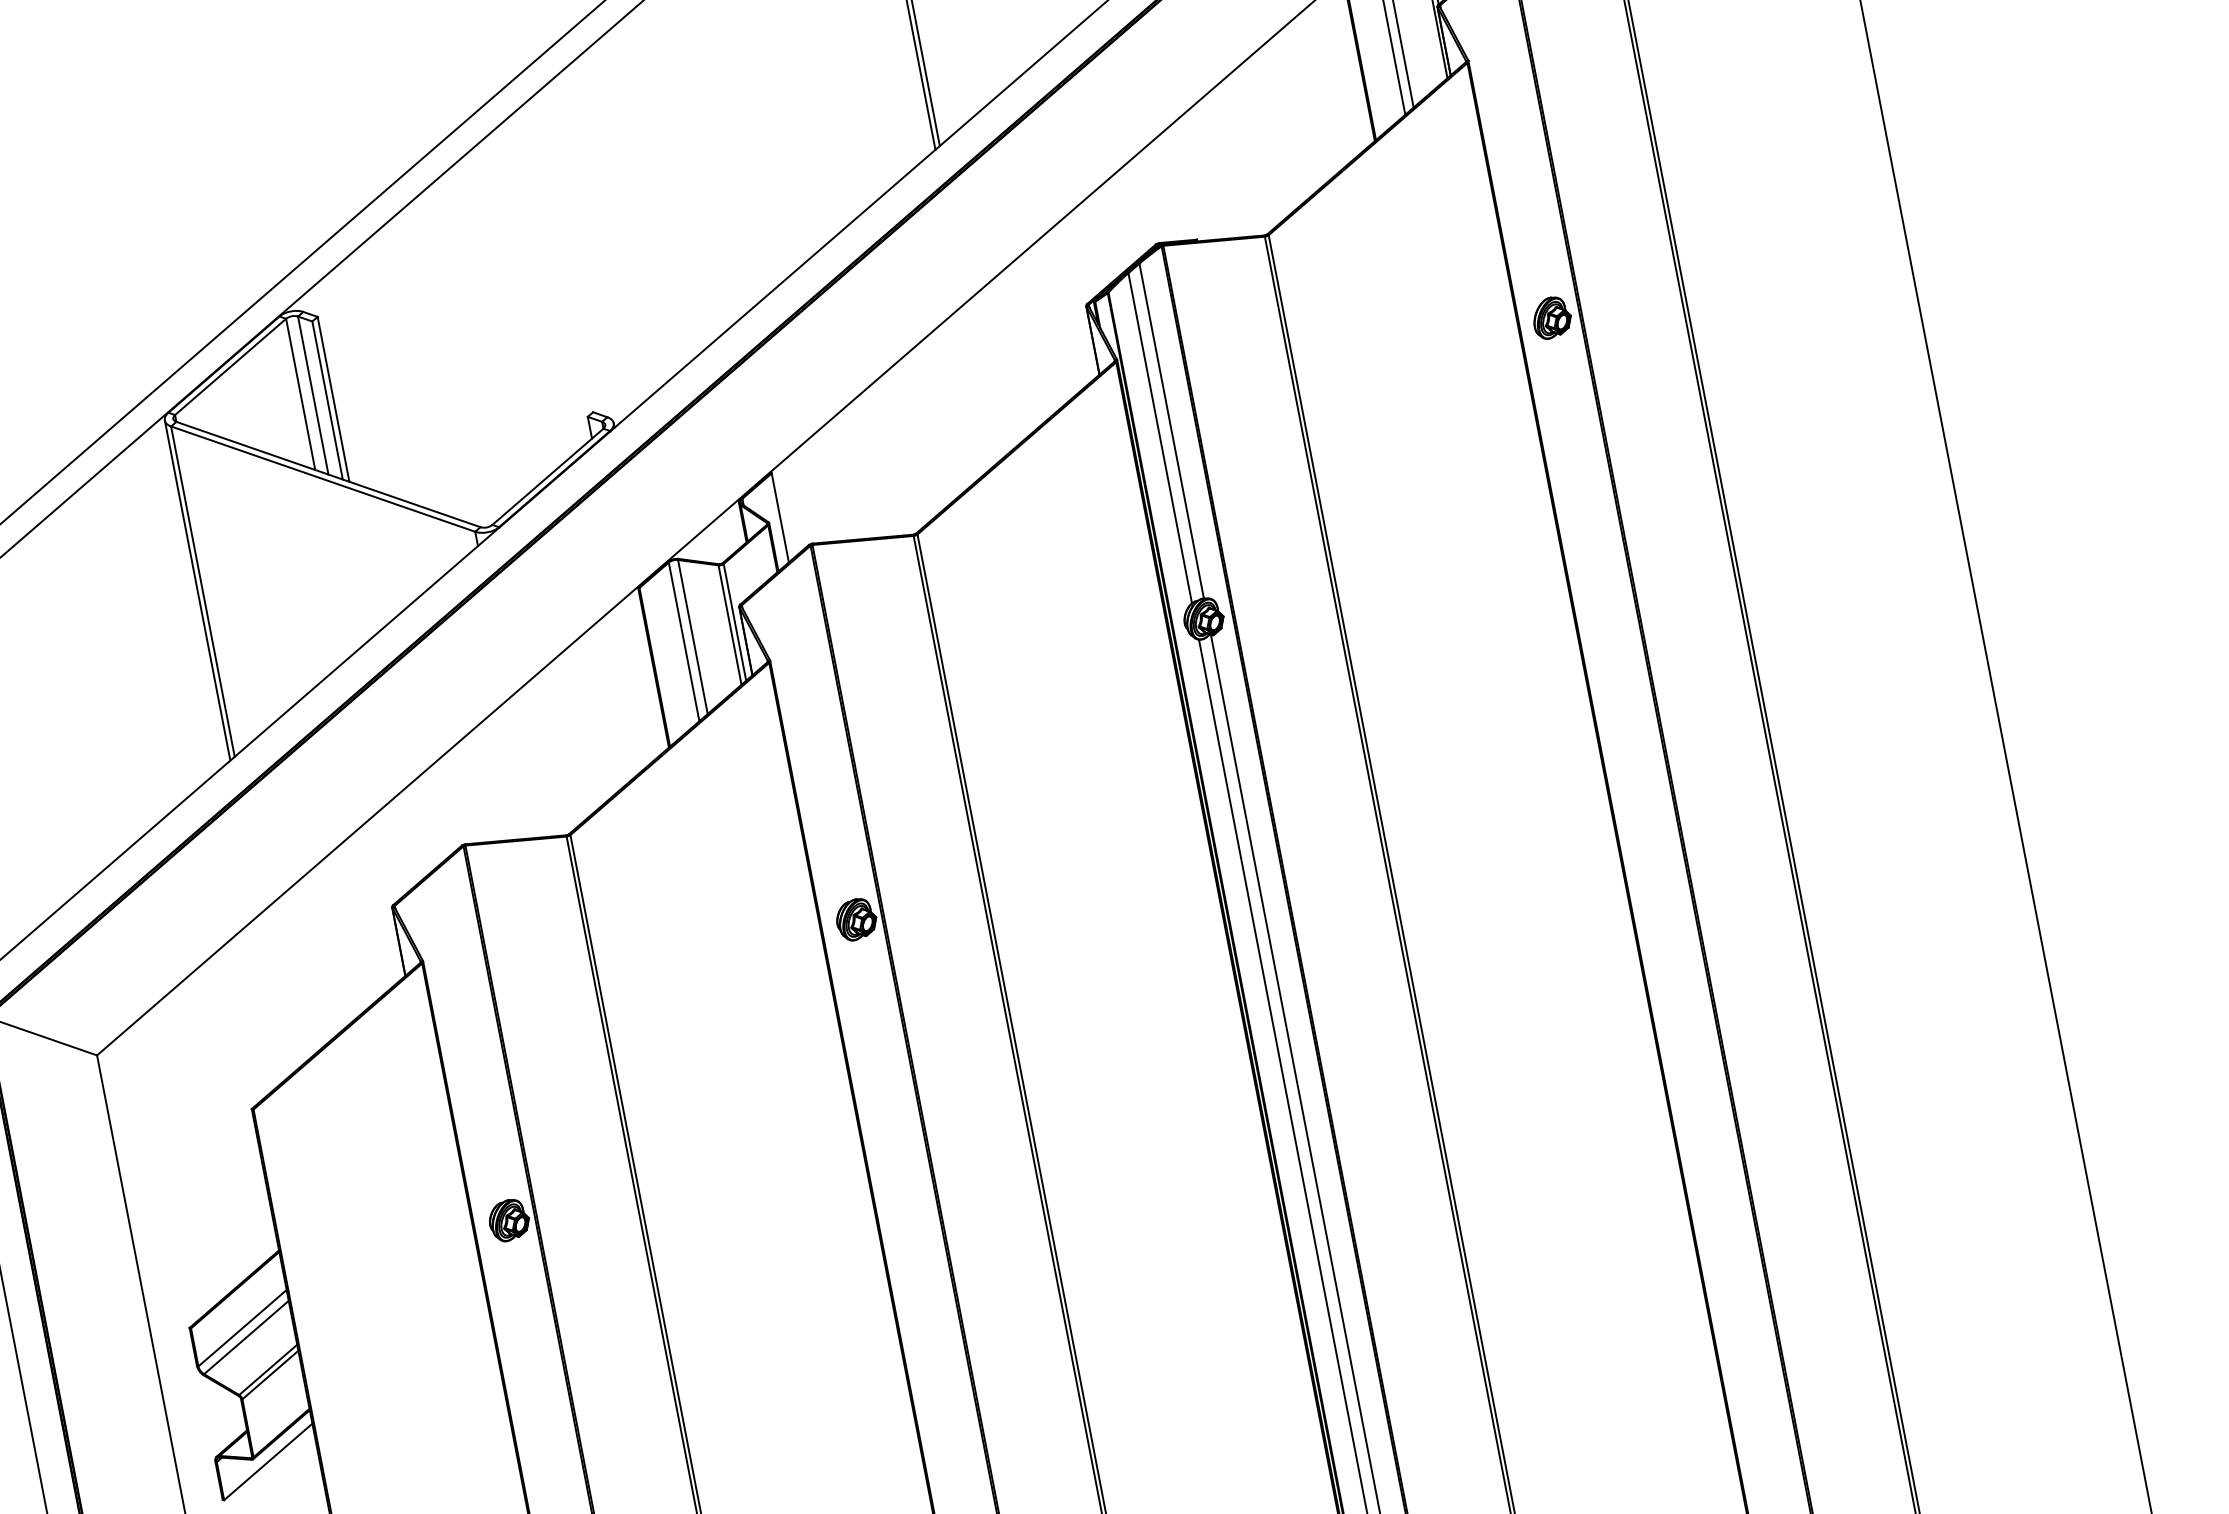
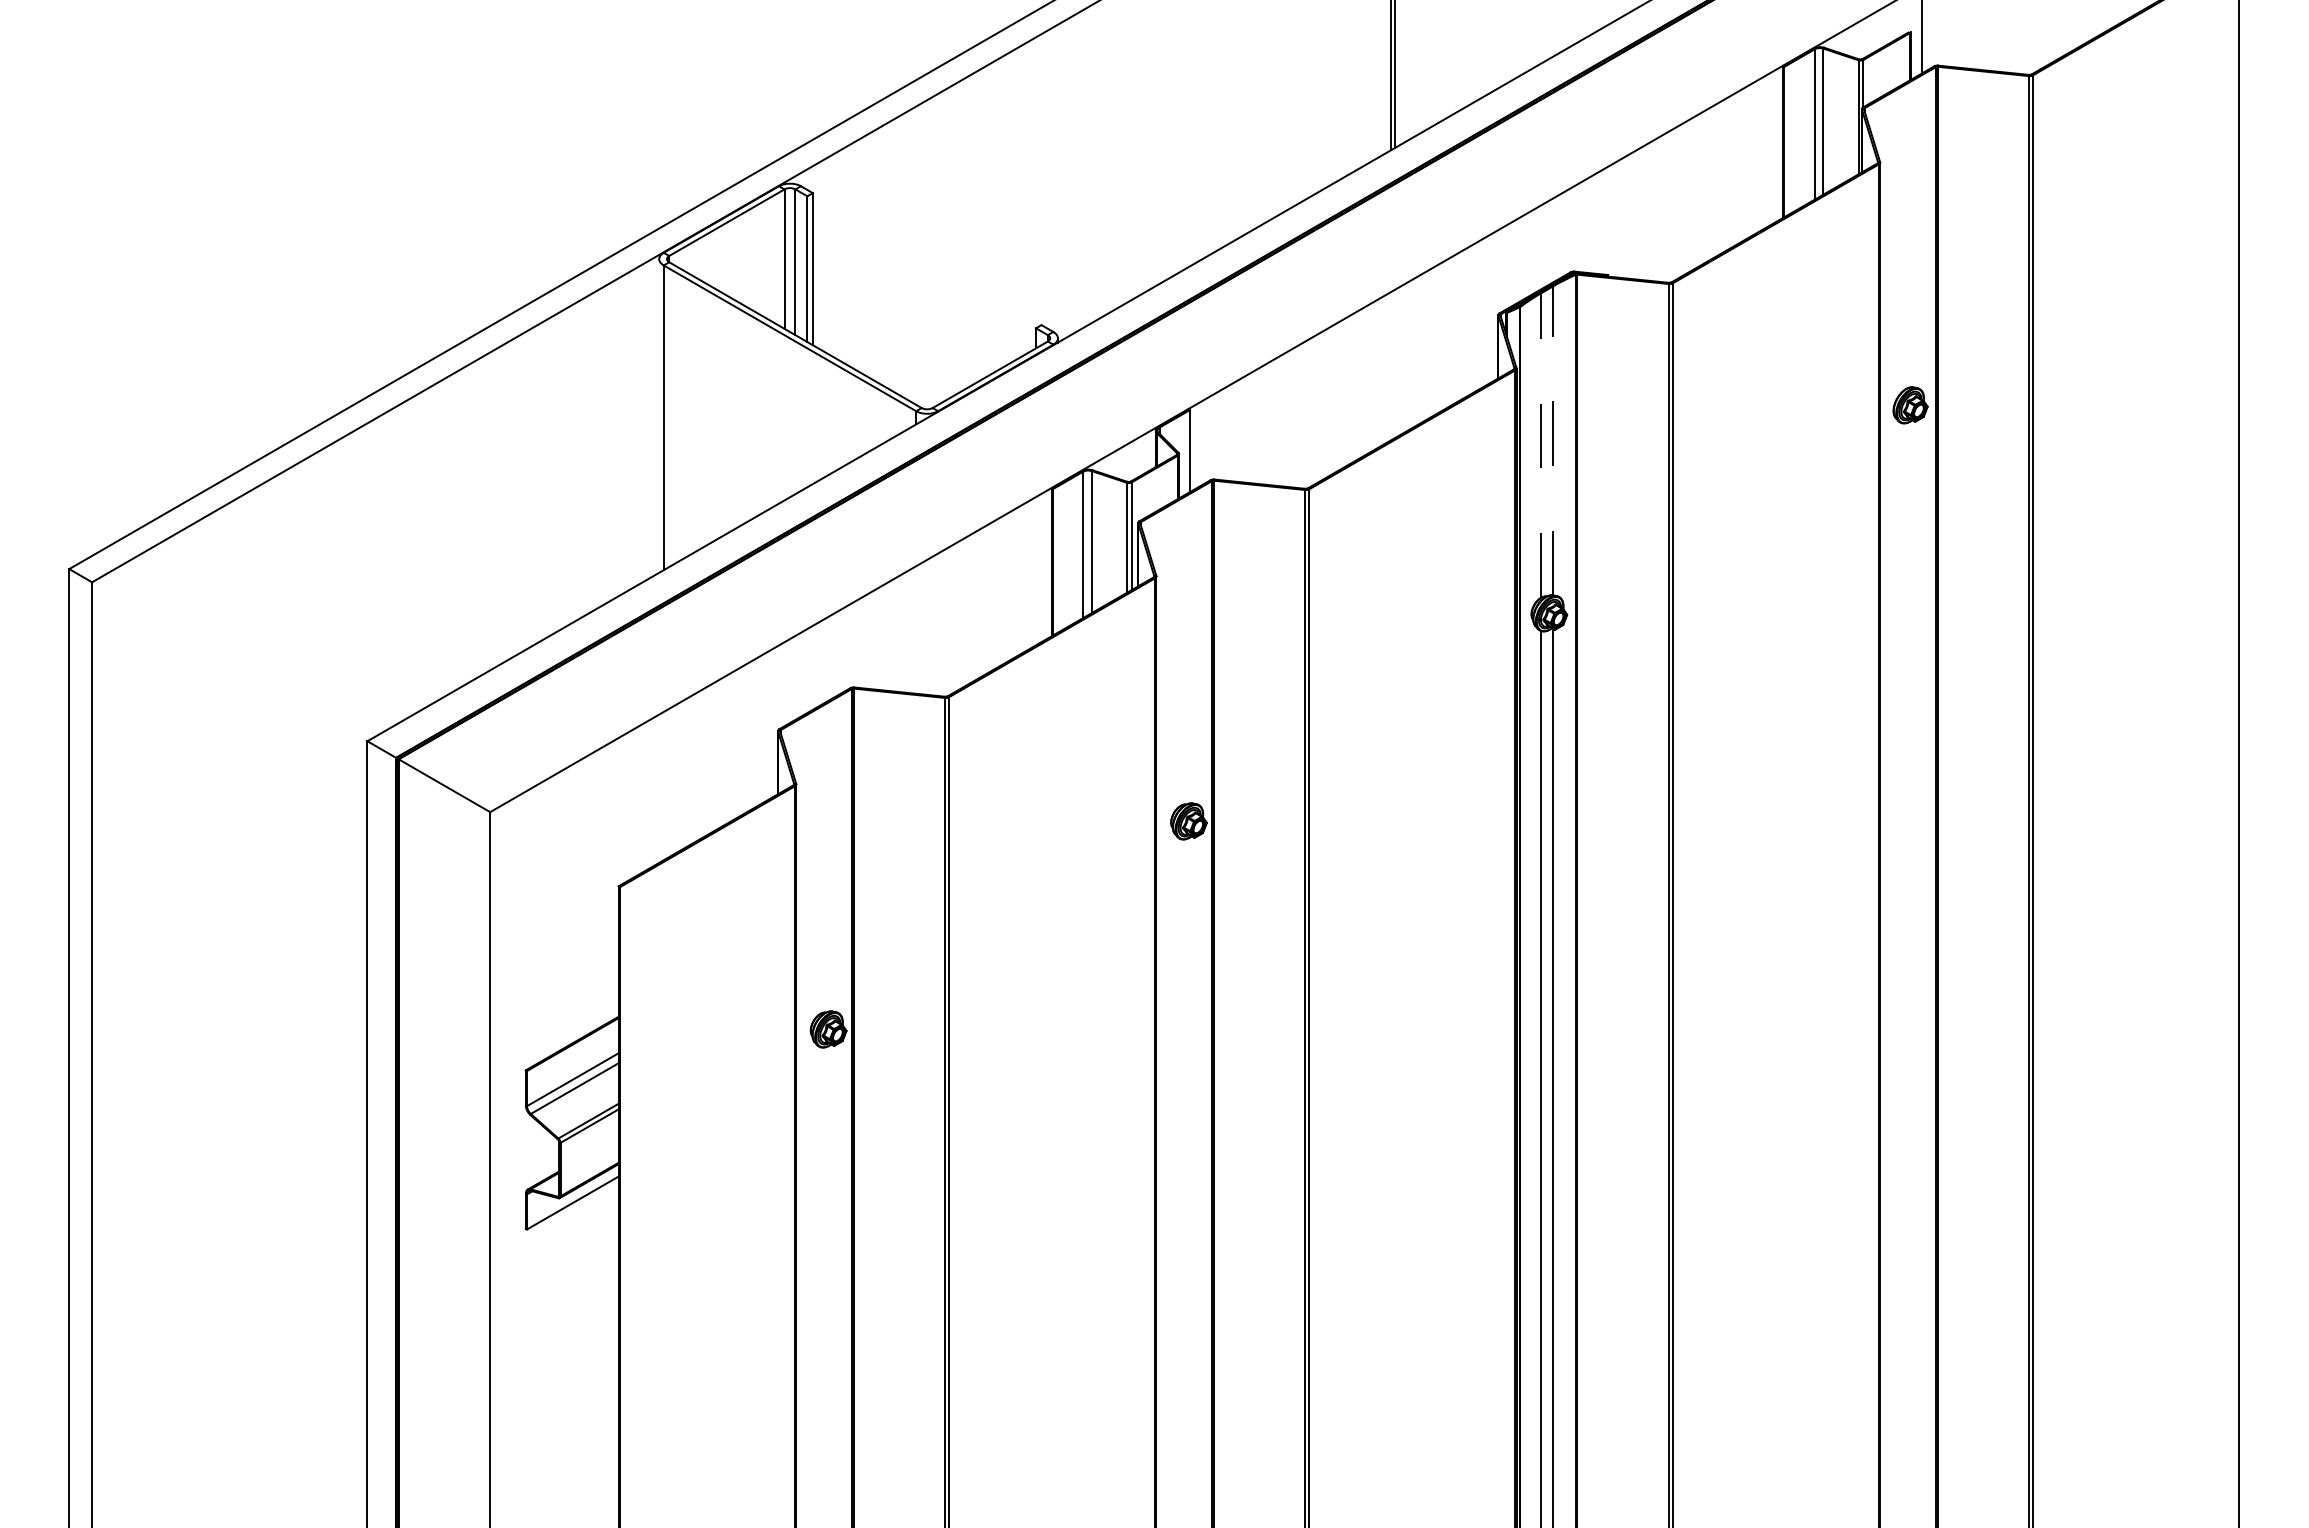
line: (1171, 430) -> (1552, 440), solid -> dashed
line: (1160, 437) -> (1541, 444), solid -> dashed
line: (197, 590) -> (659, 415), removed

